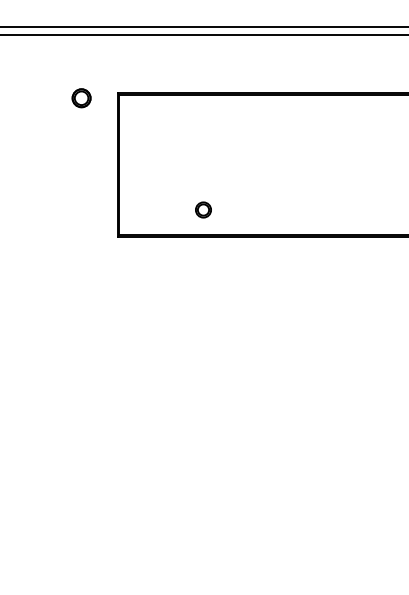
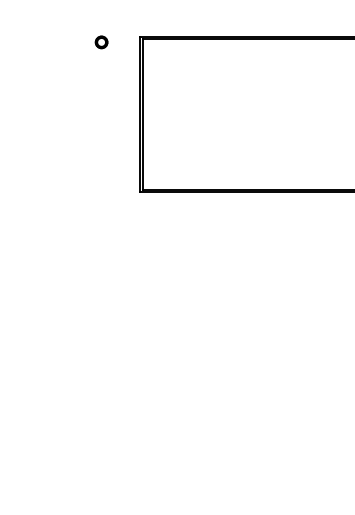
part: (81, 98) -> (101, 42), size x0.6
part: (203, 209) -> (233, 162), removed

